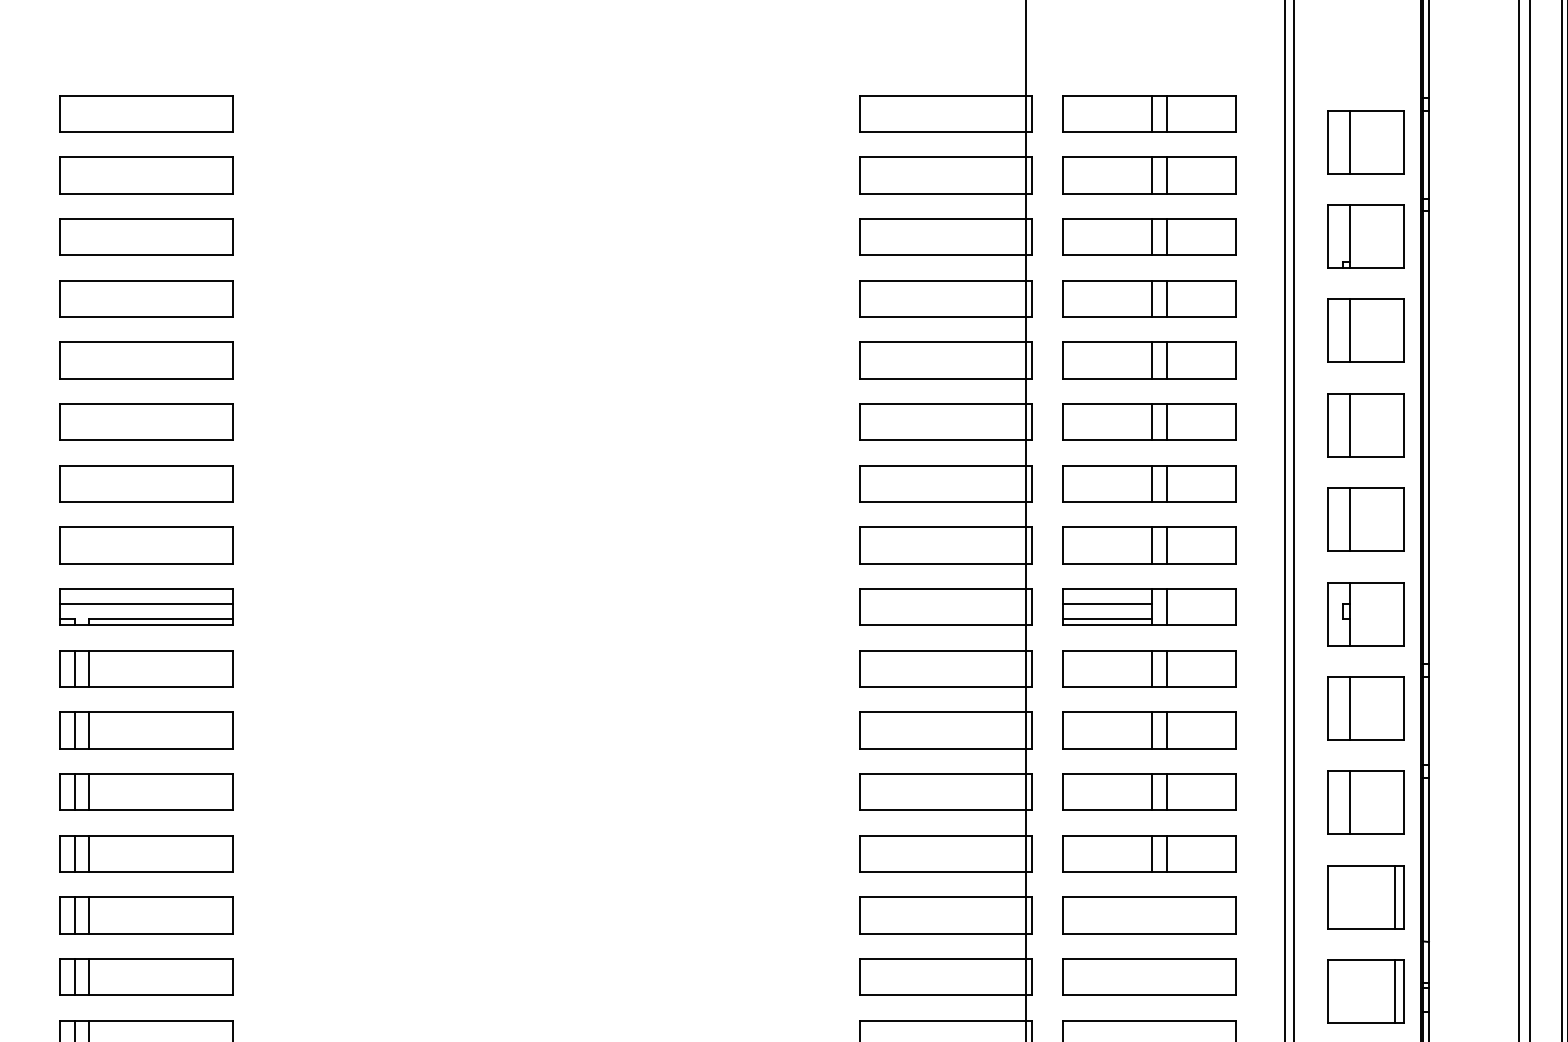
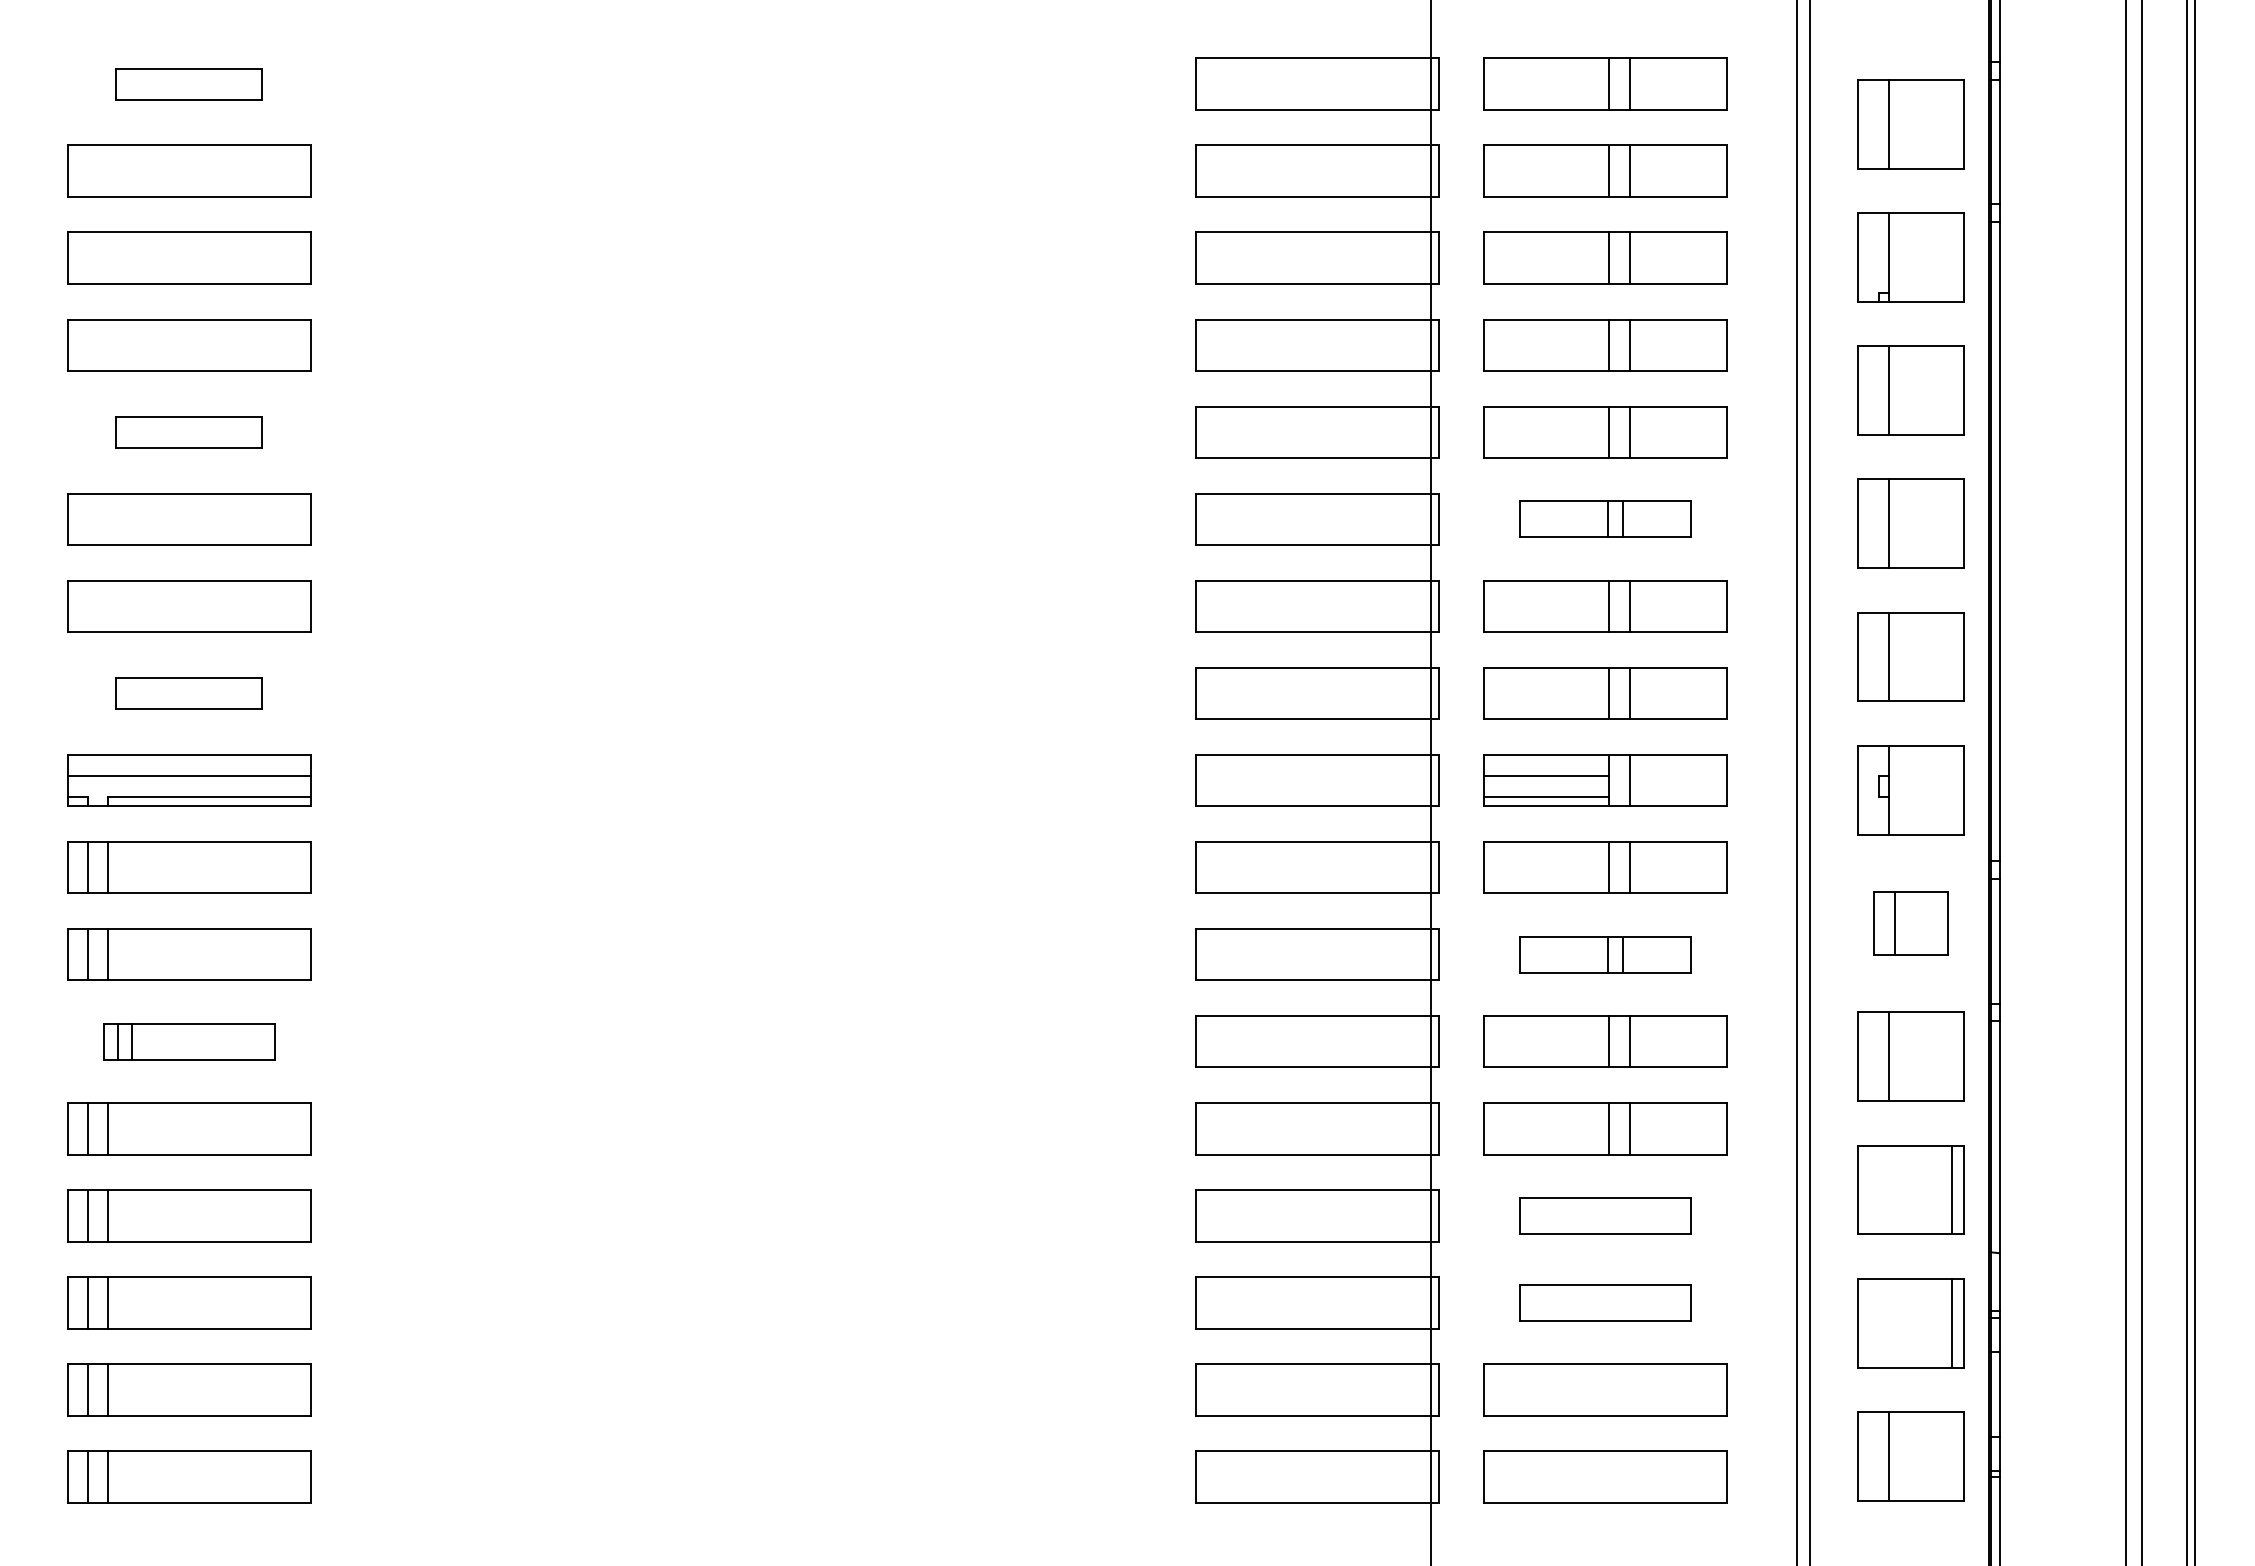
part: (146, 113) -> (189, 83), size x0.6
part: (146, 360) -> (189, 432), size x0.6
part: (1149, 422) -> (1605, 519), size x0.7
part: (146, 545) -> (189, 693), size x0.6
part: (1365, 708) -> (1910, 923), size x0.7
part: (1149, 730) -> (1605, 954), size x0.7
part: (146, 792) -> (189, 1041), size x0.7
part: (1149, 915) -> (1605, 1215), size x0.7
part: (1149, 976) -> (1605, 1302), size x0.7

